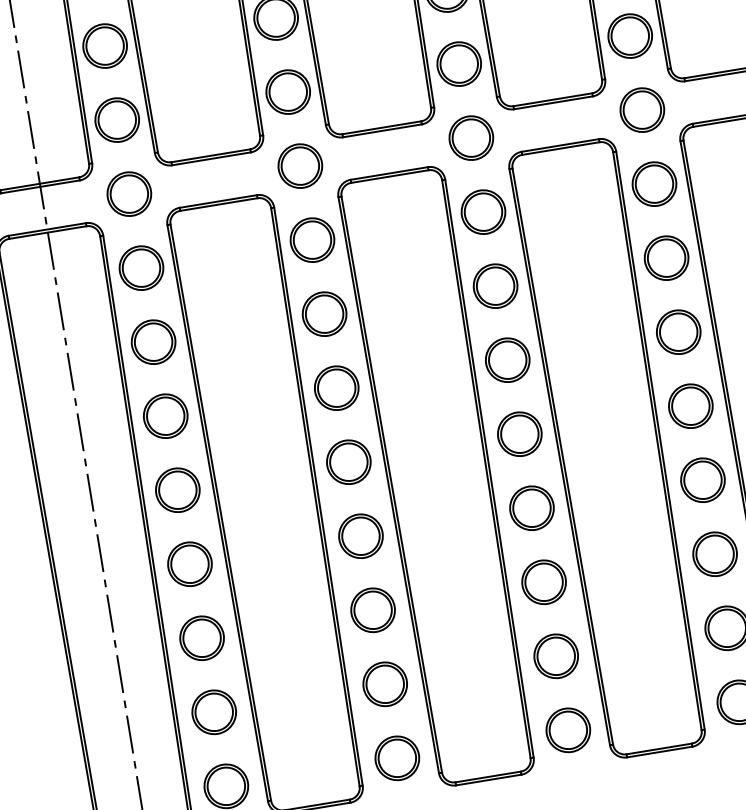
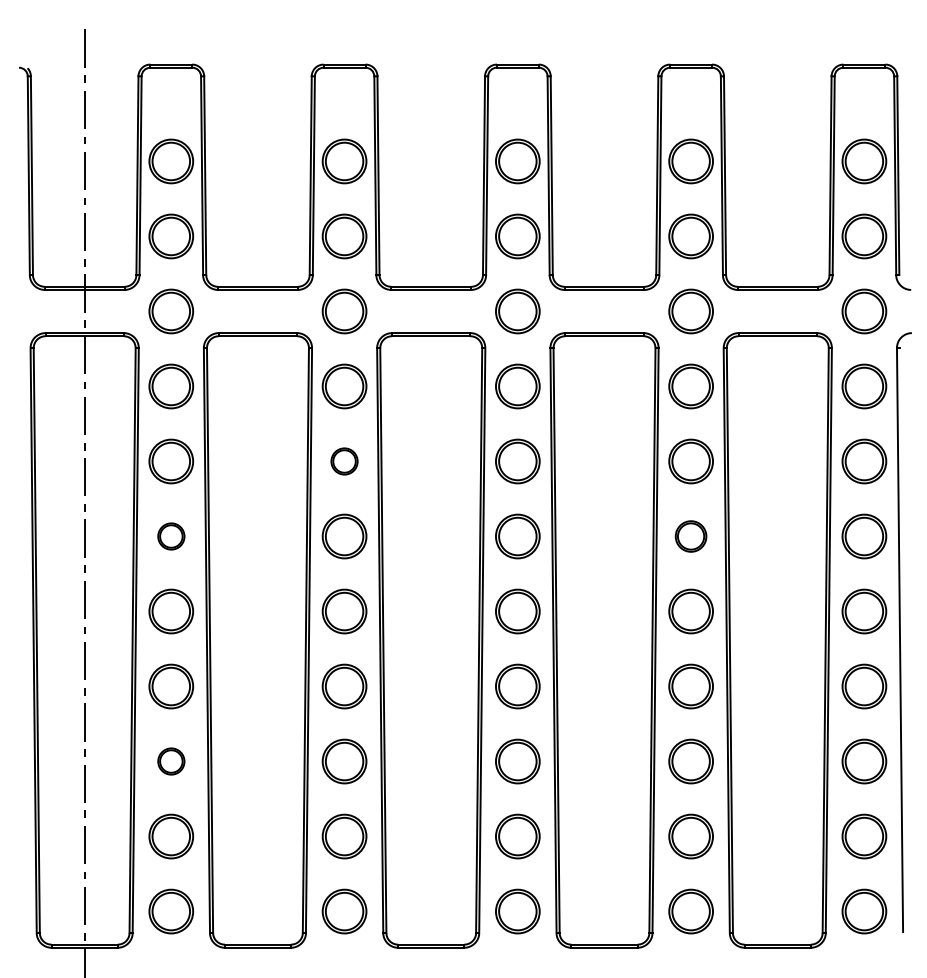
part: (324, 314) -> (344, 461), size x0.6
part: (678, 332) -> (690, 536), size x0.7
part: (165, 416) -> (171, 536), size x0.6
part: (202, 638) -> (171, 761), size x0.6

